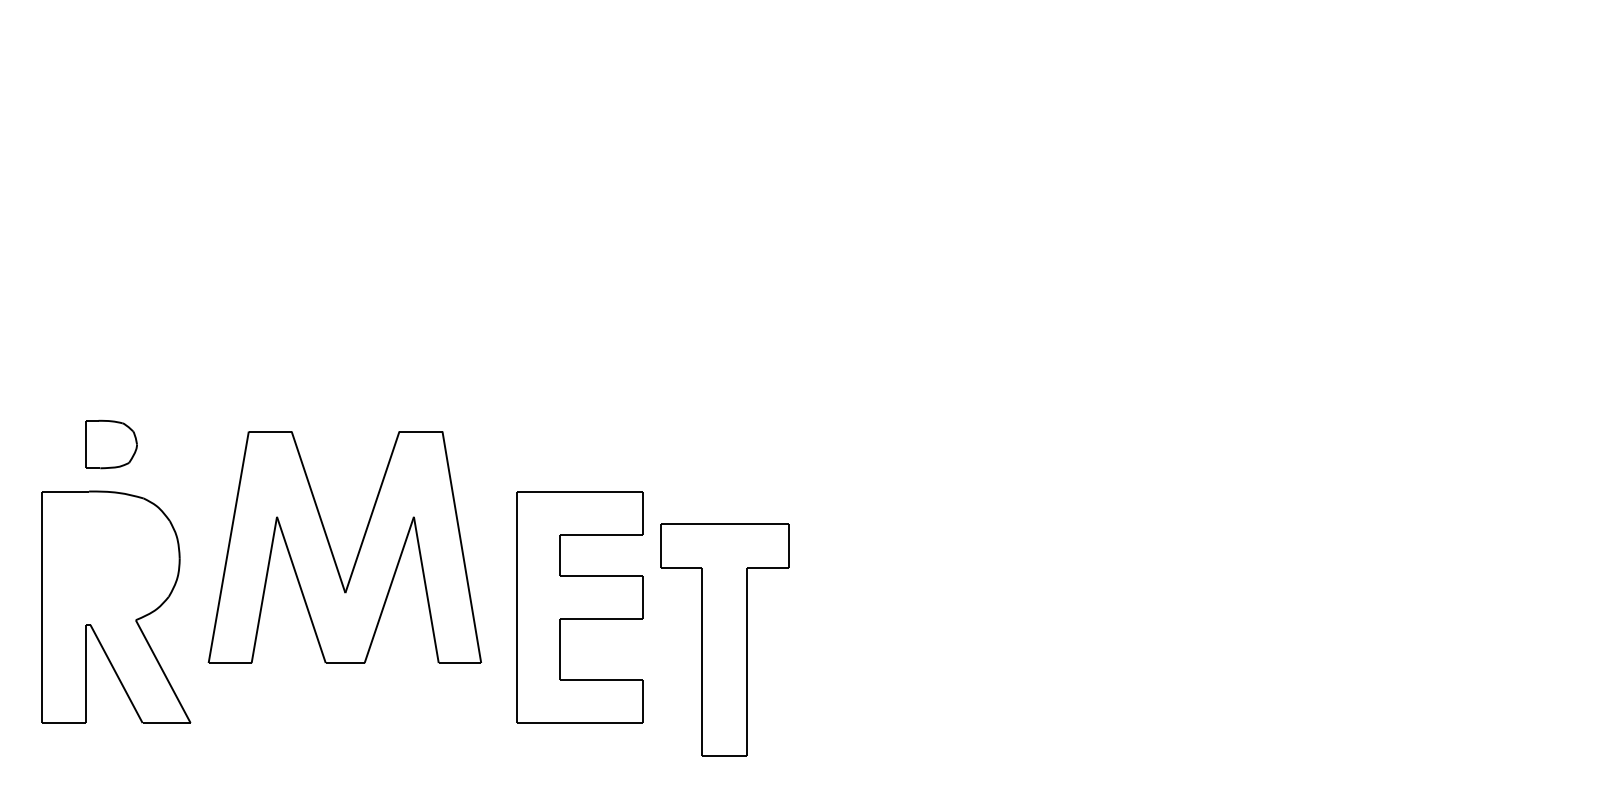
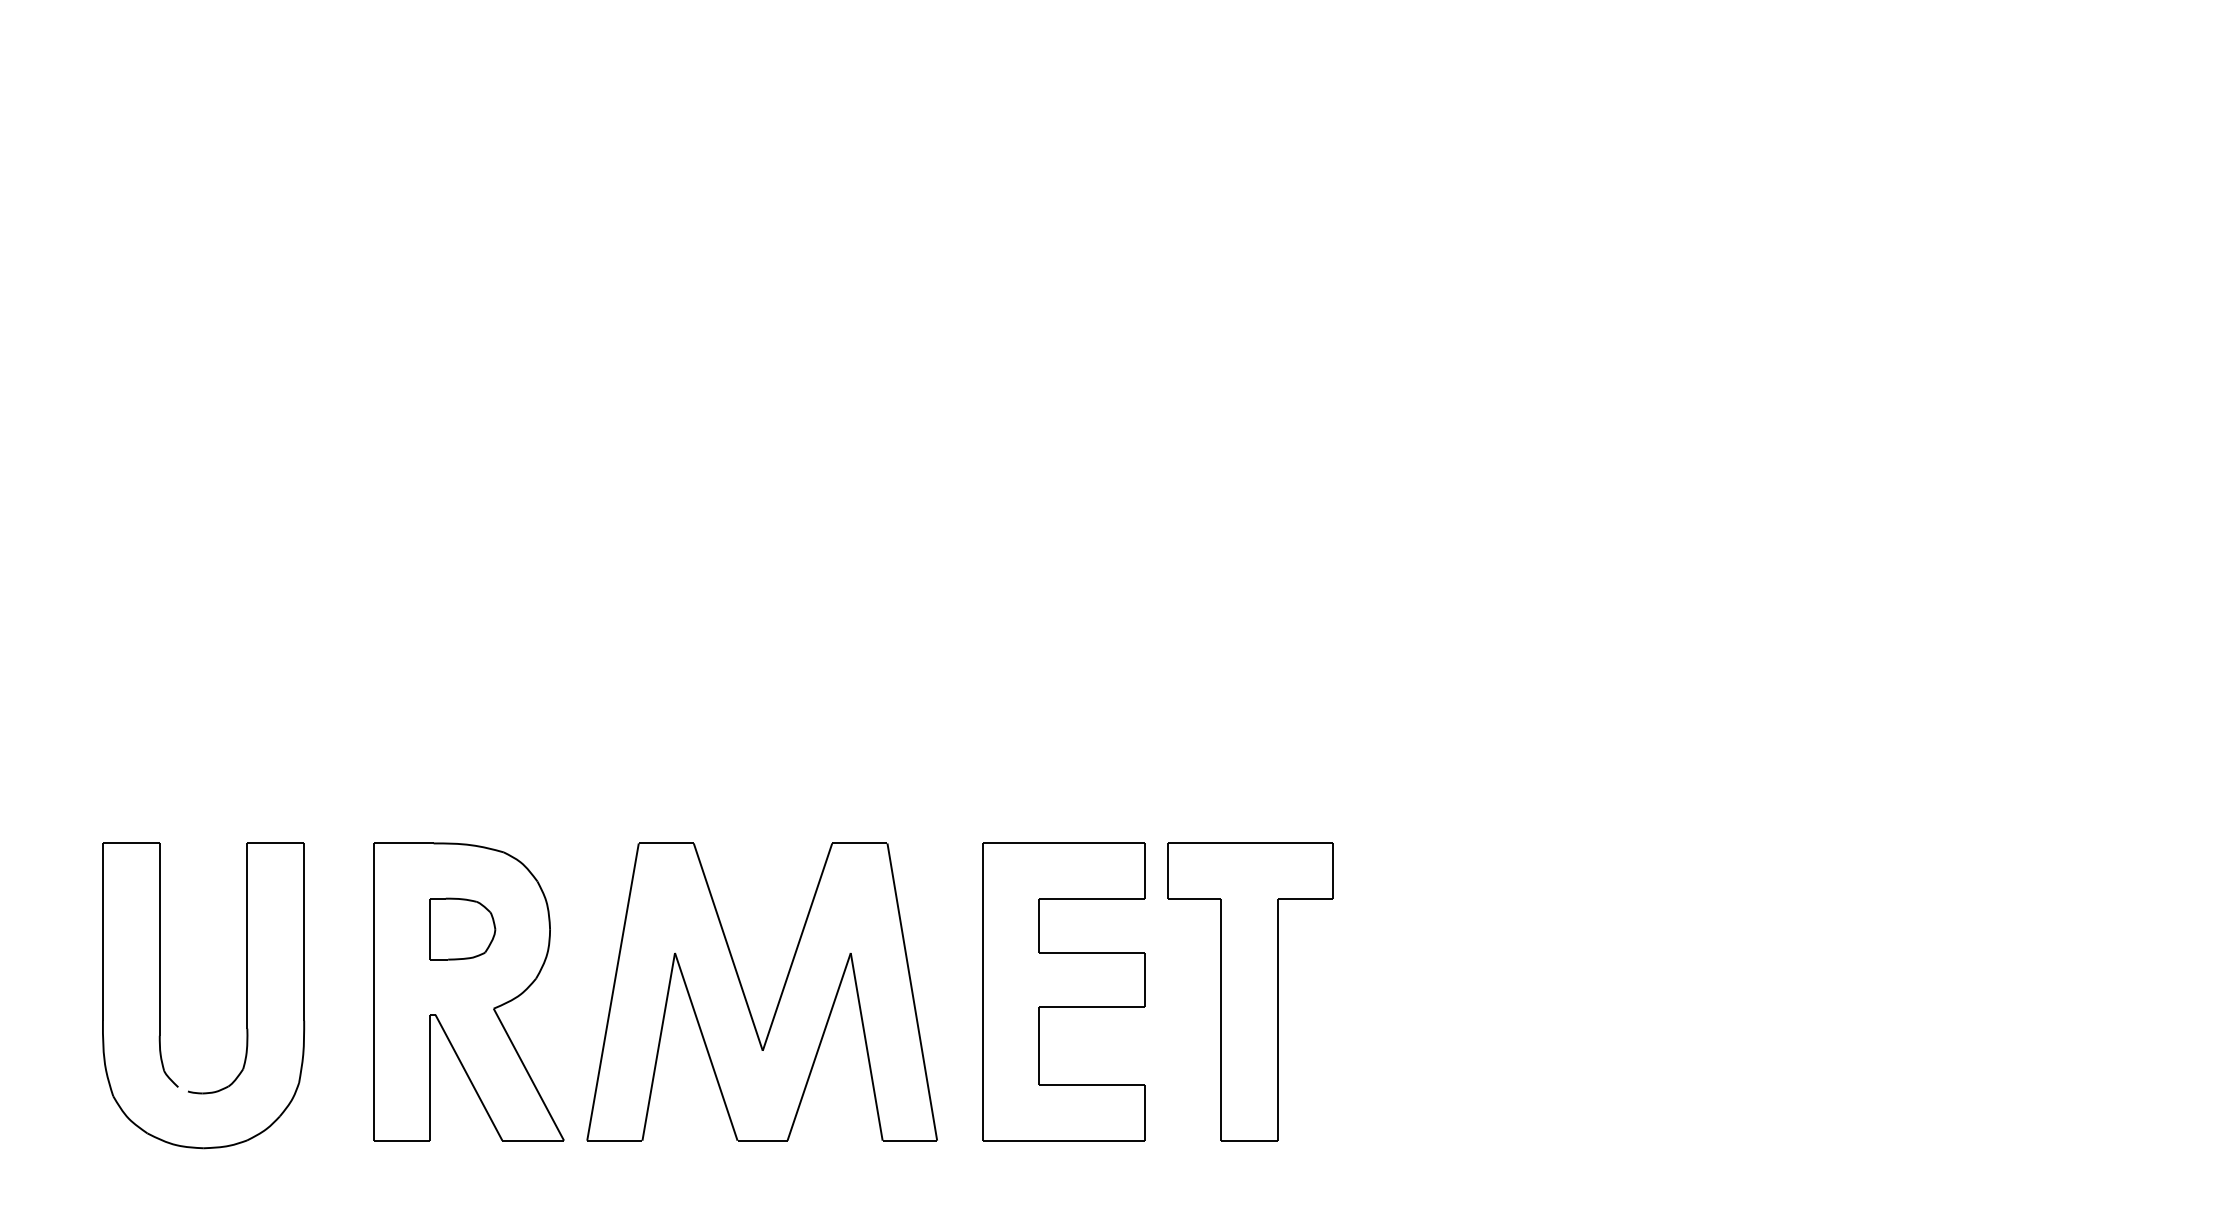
part: (111, 444) -> (462, 928), moved
part: (331, 549) -> (745, 995), moved
part: (725, 639) -> (1250, 991), moved

